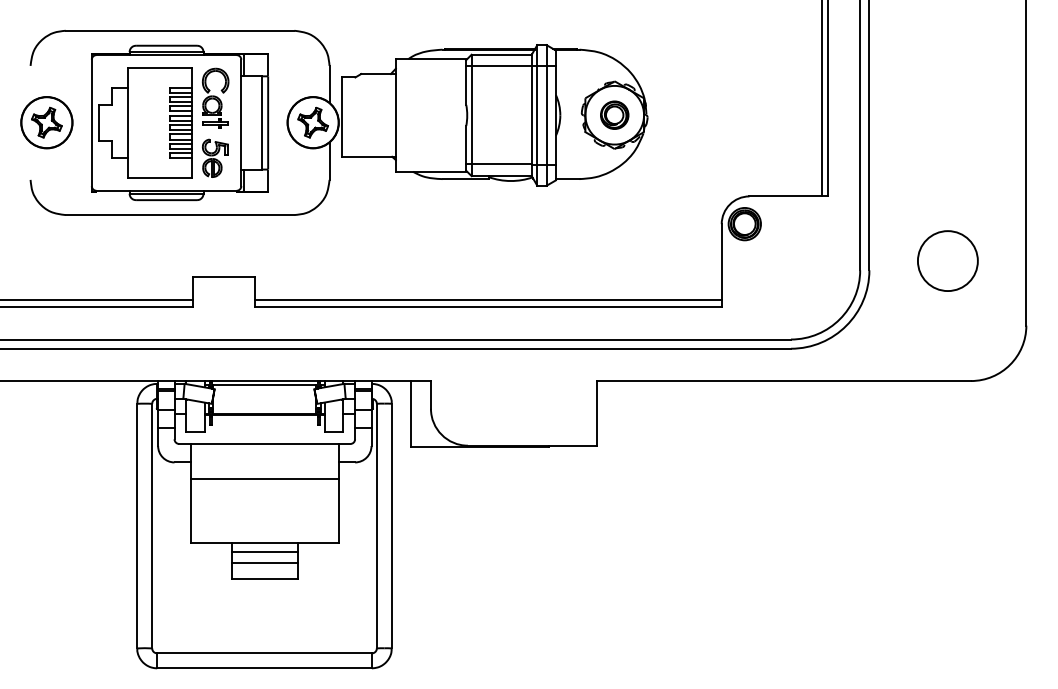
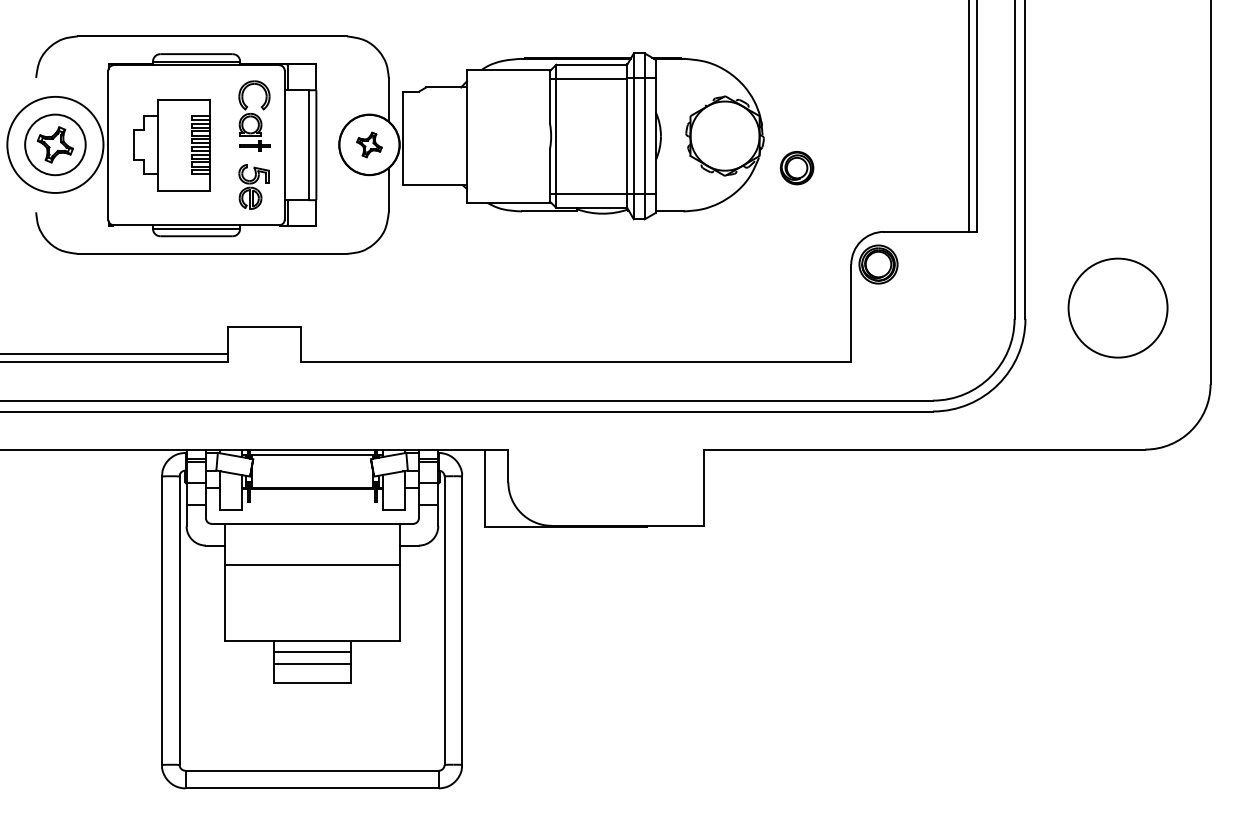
part: (615, 115) -> (797, 168), moved
circle: (46, 122) -> (55, 144), size x1.6
part: (145, 122) -> (171, 144), size x0.7
part: (313, 122) -> (369, 144), size x0.7
circle: (947, 260) -> (1117, 307), size x1.4
line: (488, 300) -> (576, 354), removed

